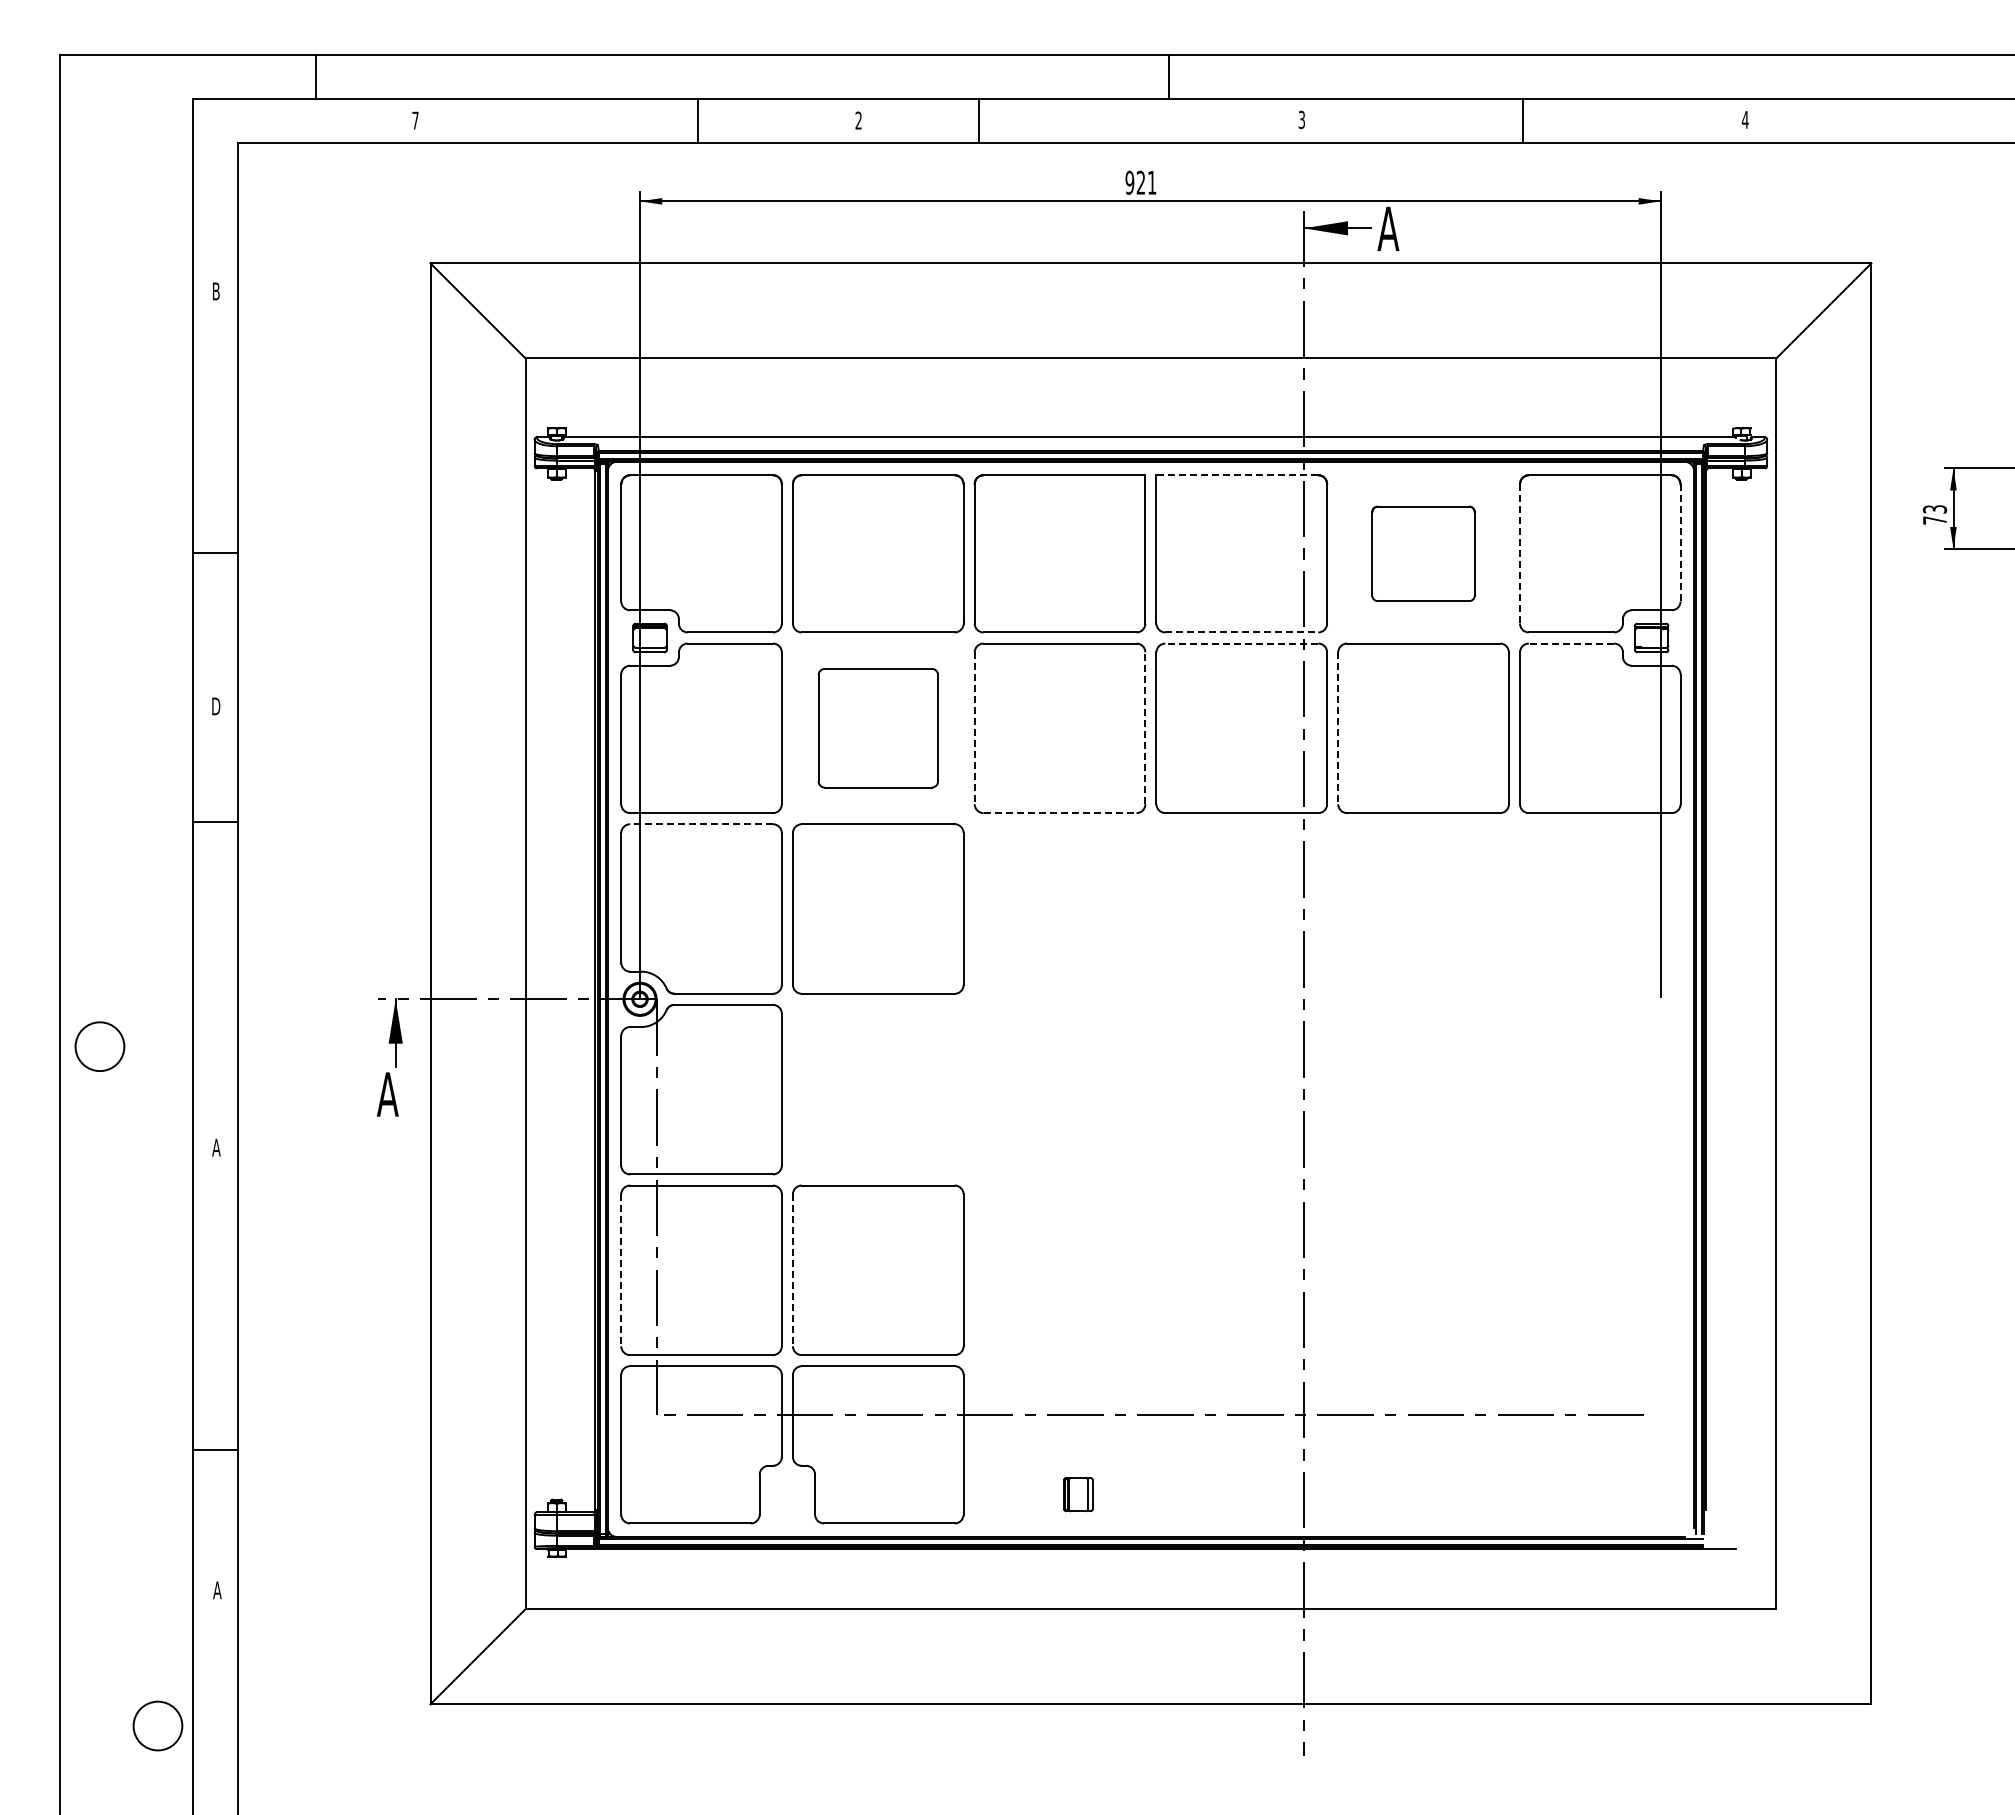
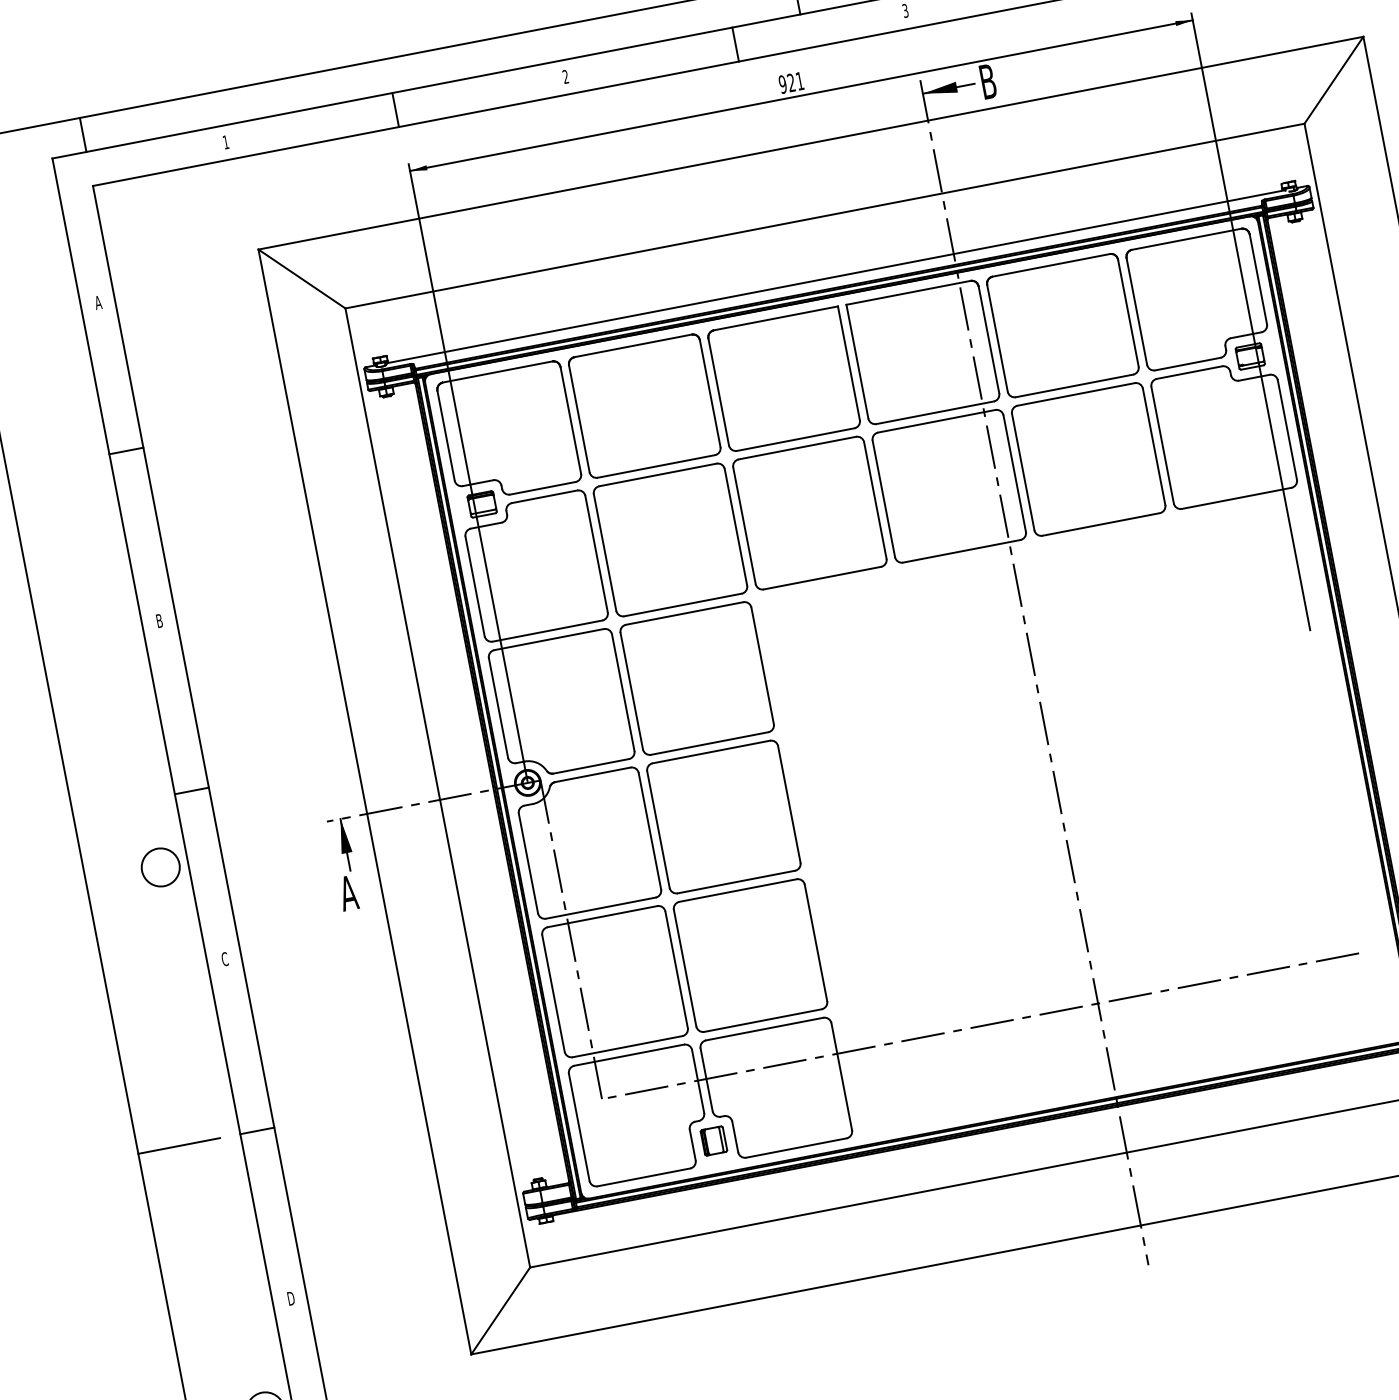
line: (315, 76) -> (82, 134), moved
text: (415, 120) -> (225, 142), 7 -> 1
line: (697, 121) -> (395, 110), moved
line: (979, 121) -> (735, 44), moved
text: (1388, 228) -> (987, 81), A -> B
text: (215, 291) -> (97, 302), B -> A
line: (1237, 475) -> (908, 293), dashed -> solid
line: (1680, 542) -> (1258, 279), dashed -> solid
line: (215, 552) -> (126, 450), moved
part: (1423, 553) -> (1062, 325), size x1.67
line: (1520, 553) -> (1137, 311), dashed -> solid
line: (1242, 632) -> (935, 412), dashed -> solid
line: (1241, 643) -> (936, 421), dashed -> solid
line: (1571, 643) -> (1189, 372), dashed -> solid
text: (216, 706) -> (159, 620), D -> B
part: (878, 727) -> (670, 539), size x1.43
line: (974, 728) -> (744, 525), dashed -> solid
line: (1145, 728) -> (875, 500), dashed -> solid
line: (1338, 728) -> (1023, 472), dashed -> solid
line: (1060, 813) -> (822, 578), dashed -> solid
line: (215, 822) -> (191, 791), moved
line: (701, 824) -> (549, 639), dashed -> solid
circle: (99, 1046) -> (160, 867), moved
part: (878, 1089) -> (724, 816), added
text: (216, 1147) -> (224, 959), A -> C
line: (621, 1270) -> (553, 993), dashed -> solid
line: (792, 1270) -> (684, 968), dashed -> solid
line: (113, 1371) -> (179, 1146), added
line: (215, 1450) -> (257, 1131), moved
part: (1078, 1494) -> (714, 1140), moved
text: (217, 1590) -> (291, 1298), A -> D

